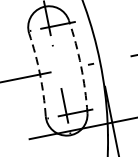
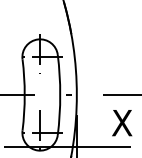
arc: (81, 66) -> (60, 95), dashed -> solid
arc: (39, 75) -> (24, 95), dashed -> solid

